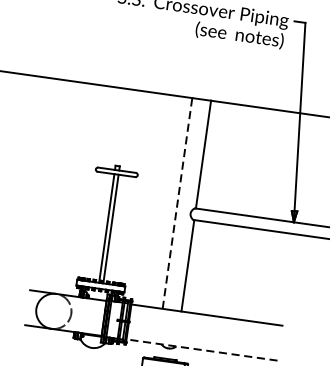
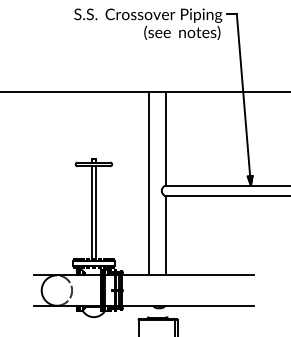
line: (177, 203) -> (149, 183), dashed -> solid
line: (201, 349) -> (187, 305), dashed -> solid

